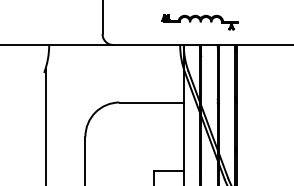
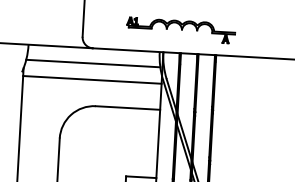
part: (199, 22) -> (180, 30), size x1.43
line: (114, 60) -> (93, 63), added
line: (114, 76) -> (92, 79), added

